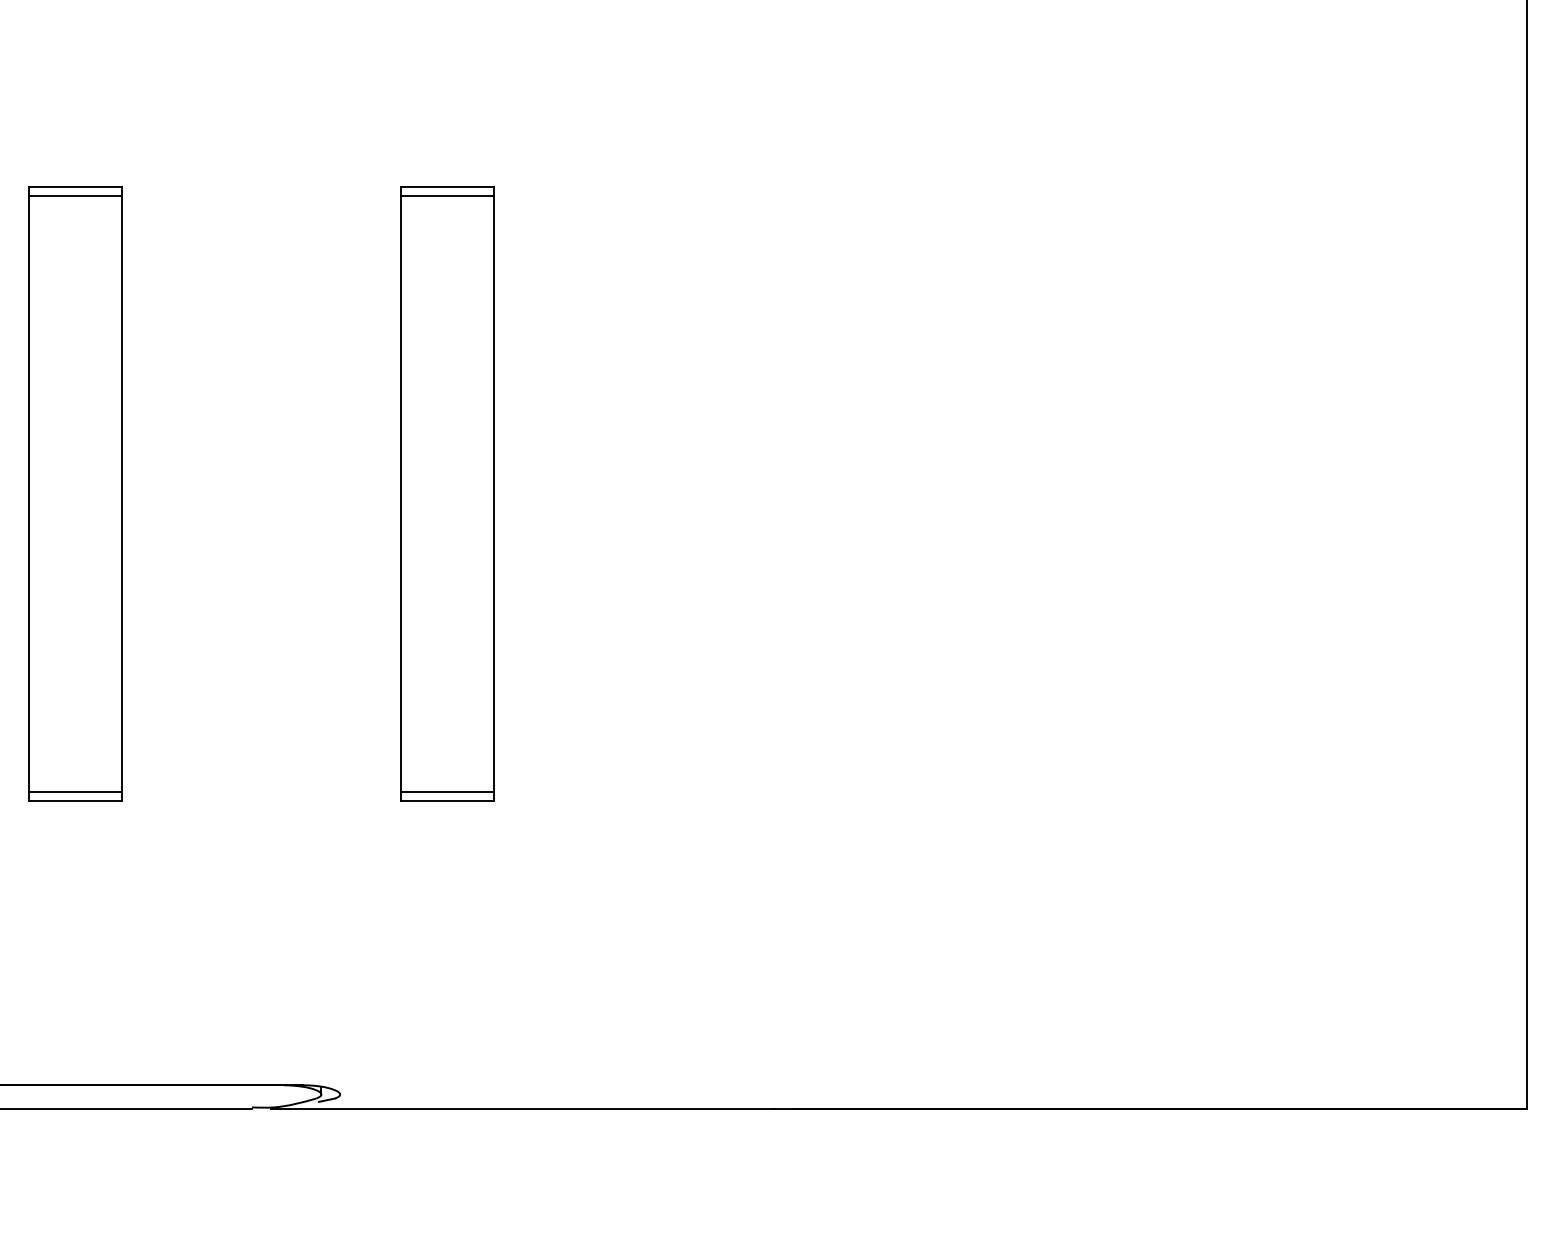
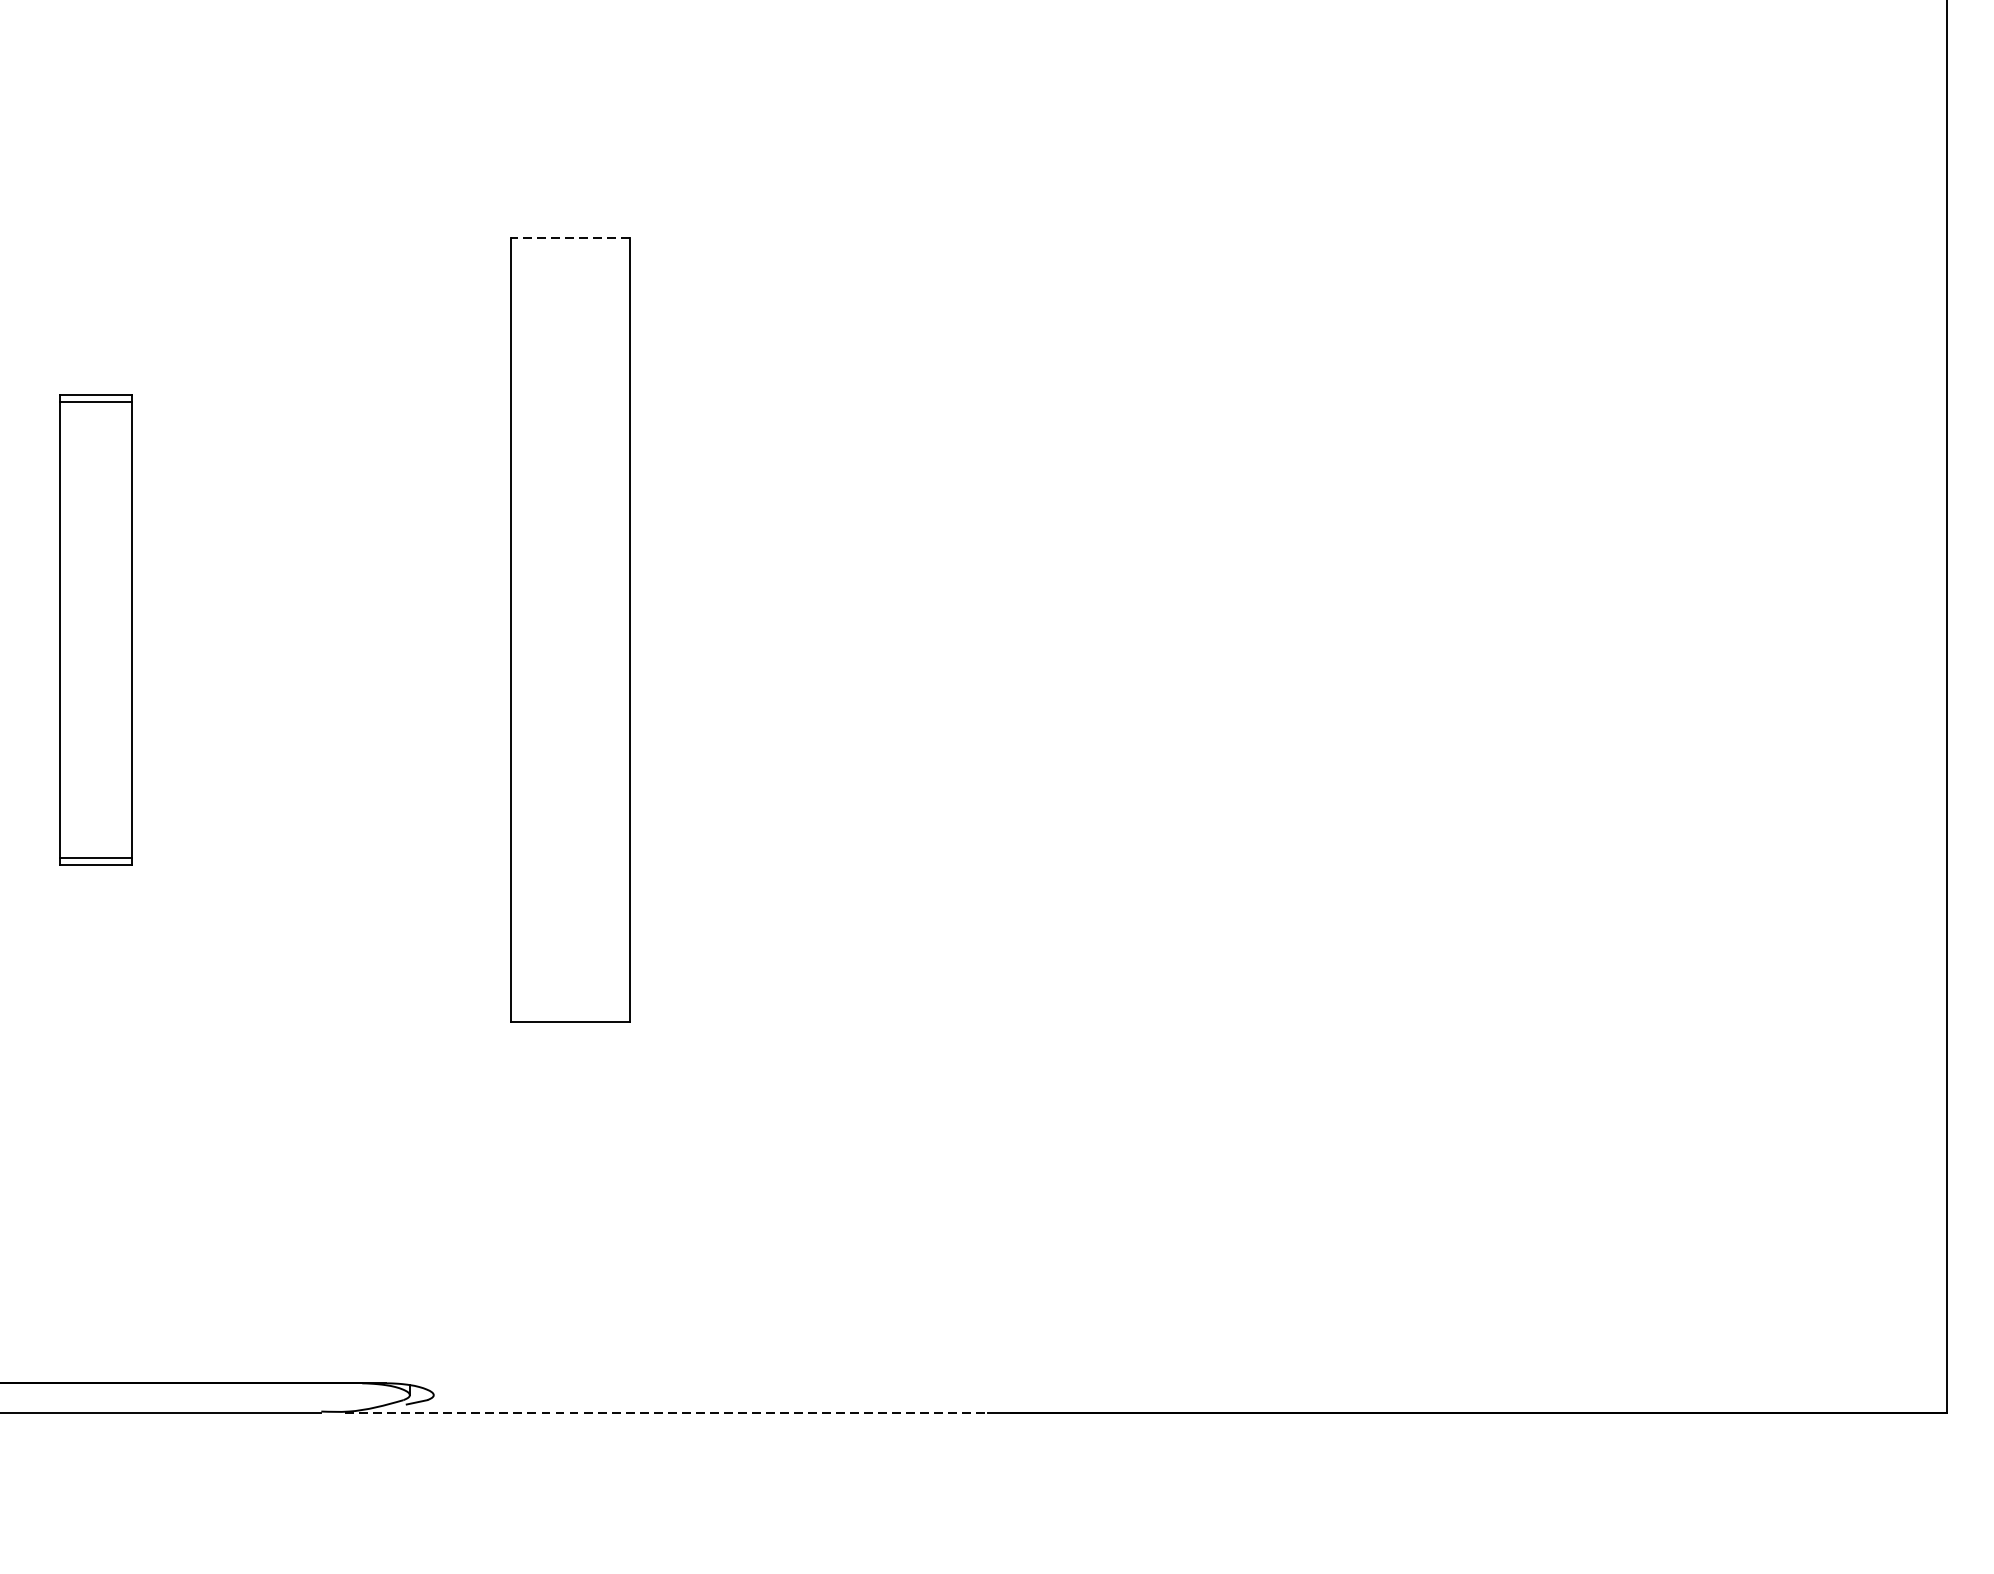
line: (447, 187) -> (570, 238), solid -> dashed
line: (447, 196) -> (570, 250), removed
part: (75, 493) -> (96, 628), size x0.6
line: (447, 792) -> (570, 1010), removed
line: (522, 1108) -> (666, 1412), solid -> dashed

